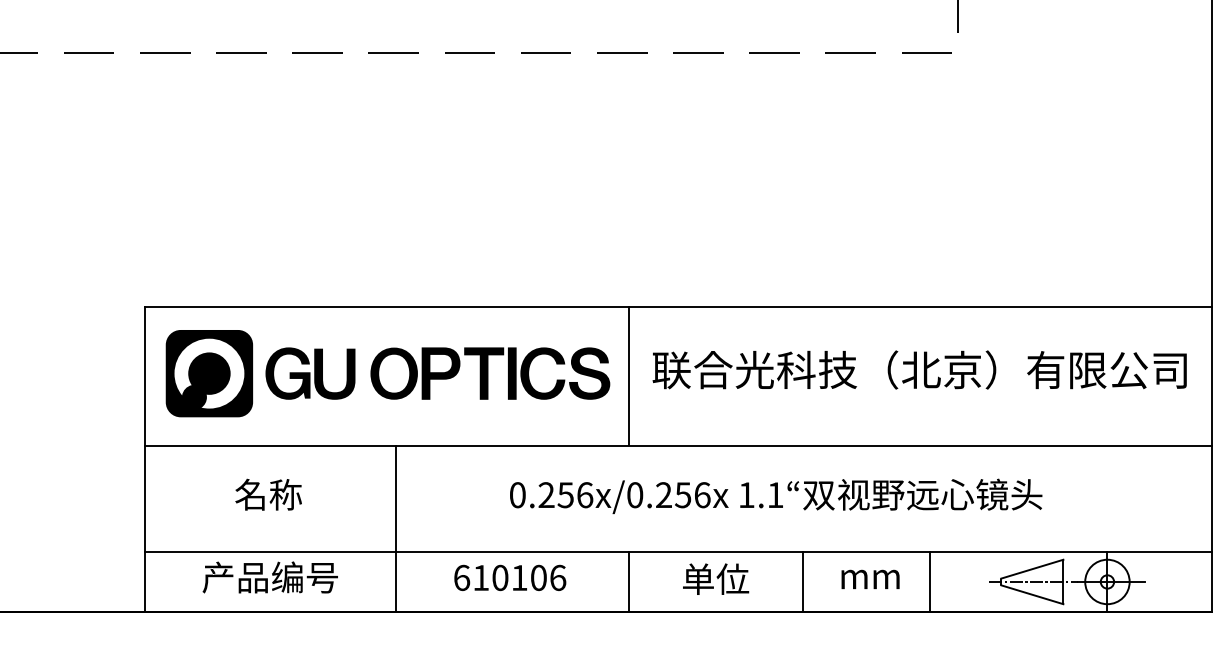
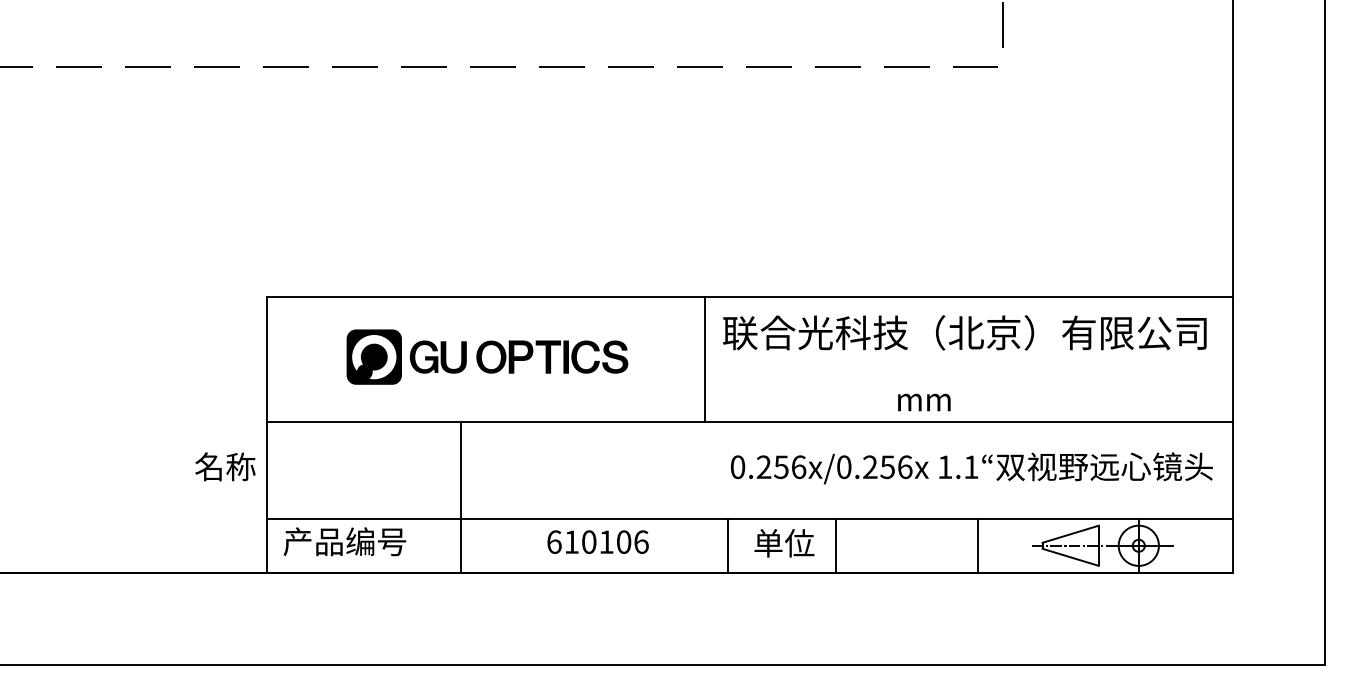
text: (919, 369) -> (964, 332), moved
part: (388, 372) -> (487, 356), size x0.7
text: (268, 494) -> (225, 466), moved
text: (775, 496) -> (971, 468), moved
line: (395, 528) -> (460, 497), moved
text: (269, 577) -> (344, 541), moved
text: (870, 579) -> (924, 402), moved
line: (628, 581) -> (728, 545), moved
line: (802, 581) -> (835, 545), moved

